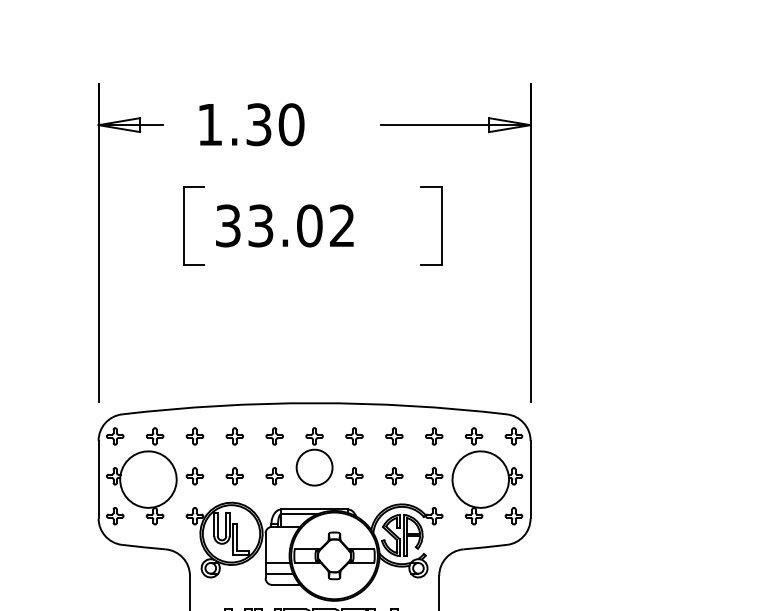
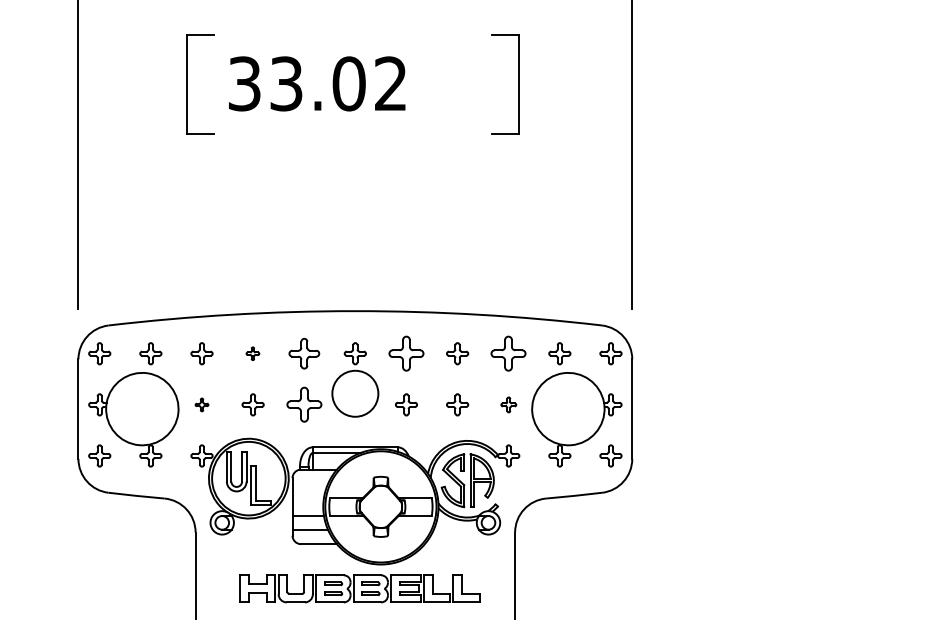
part: (234, 436) -> (252, 353), size x0.6
part: (274, 436) -> (303, 353), size x1.4
part: (354, 436) -> (406, 353), size x1.6
part: (434, 436) -> (509, 353), size x1.6
part: (194, 476) -> (201, 405), size x0.6
part: (274, 476) -> (303, 405), size x1.6
part: (434, 476) -> (509, 405), size x0.7

